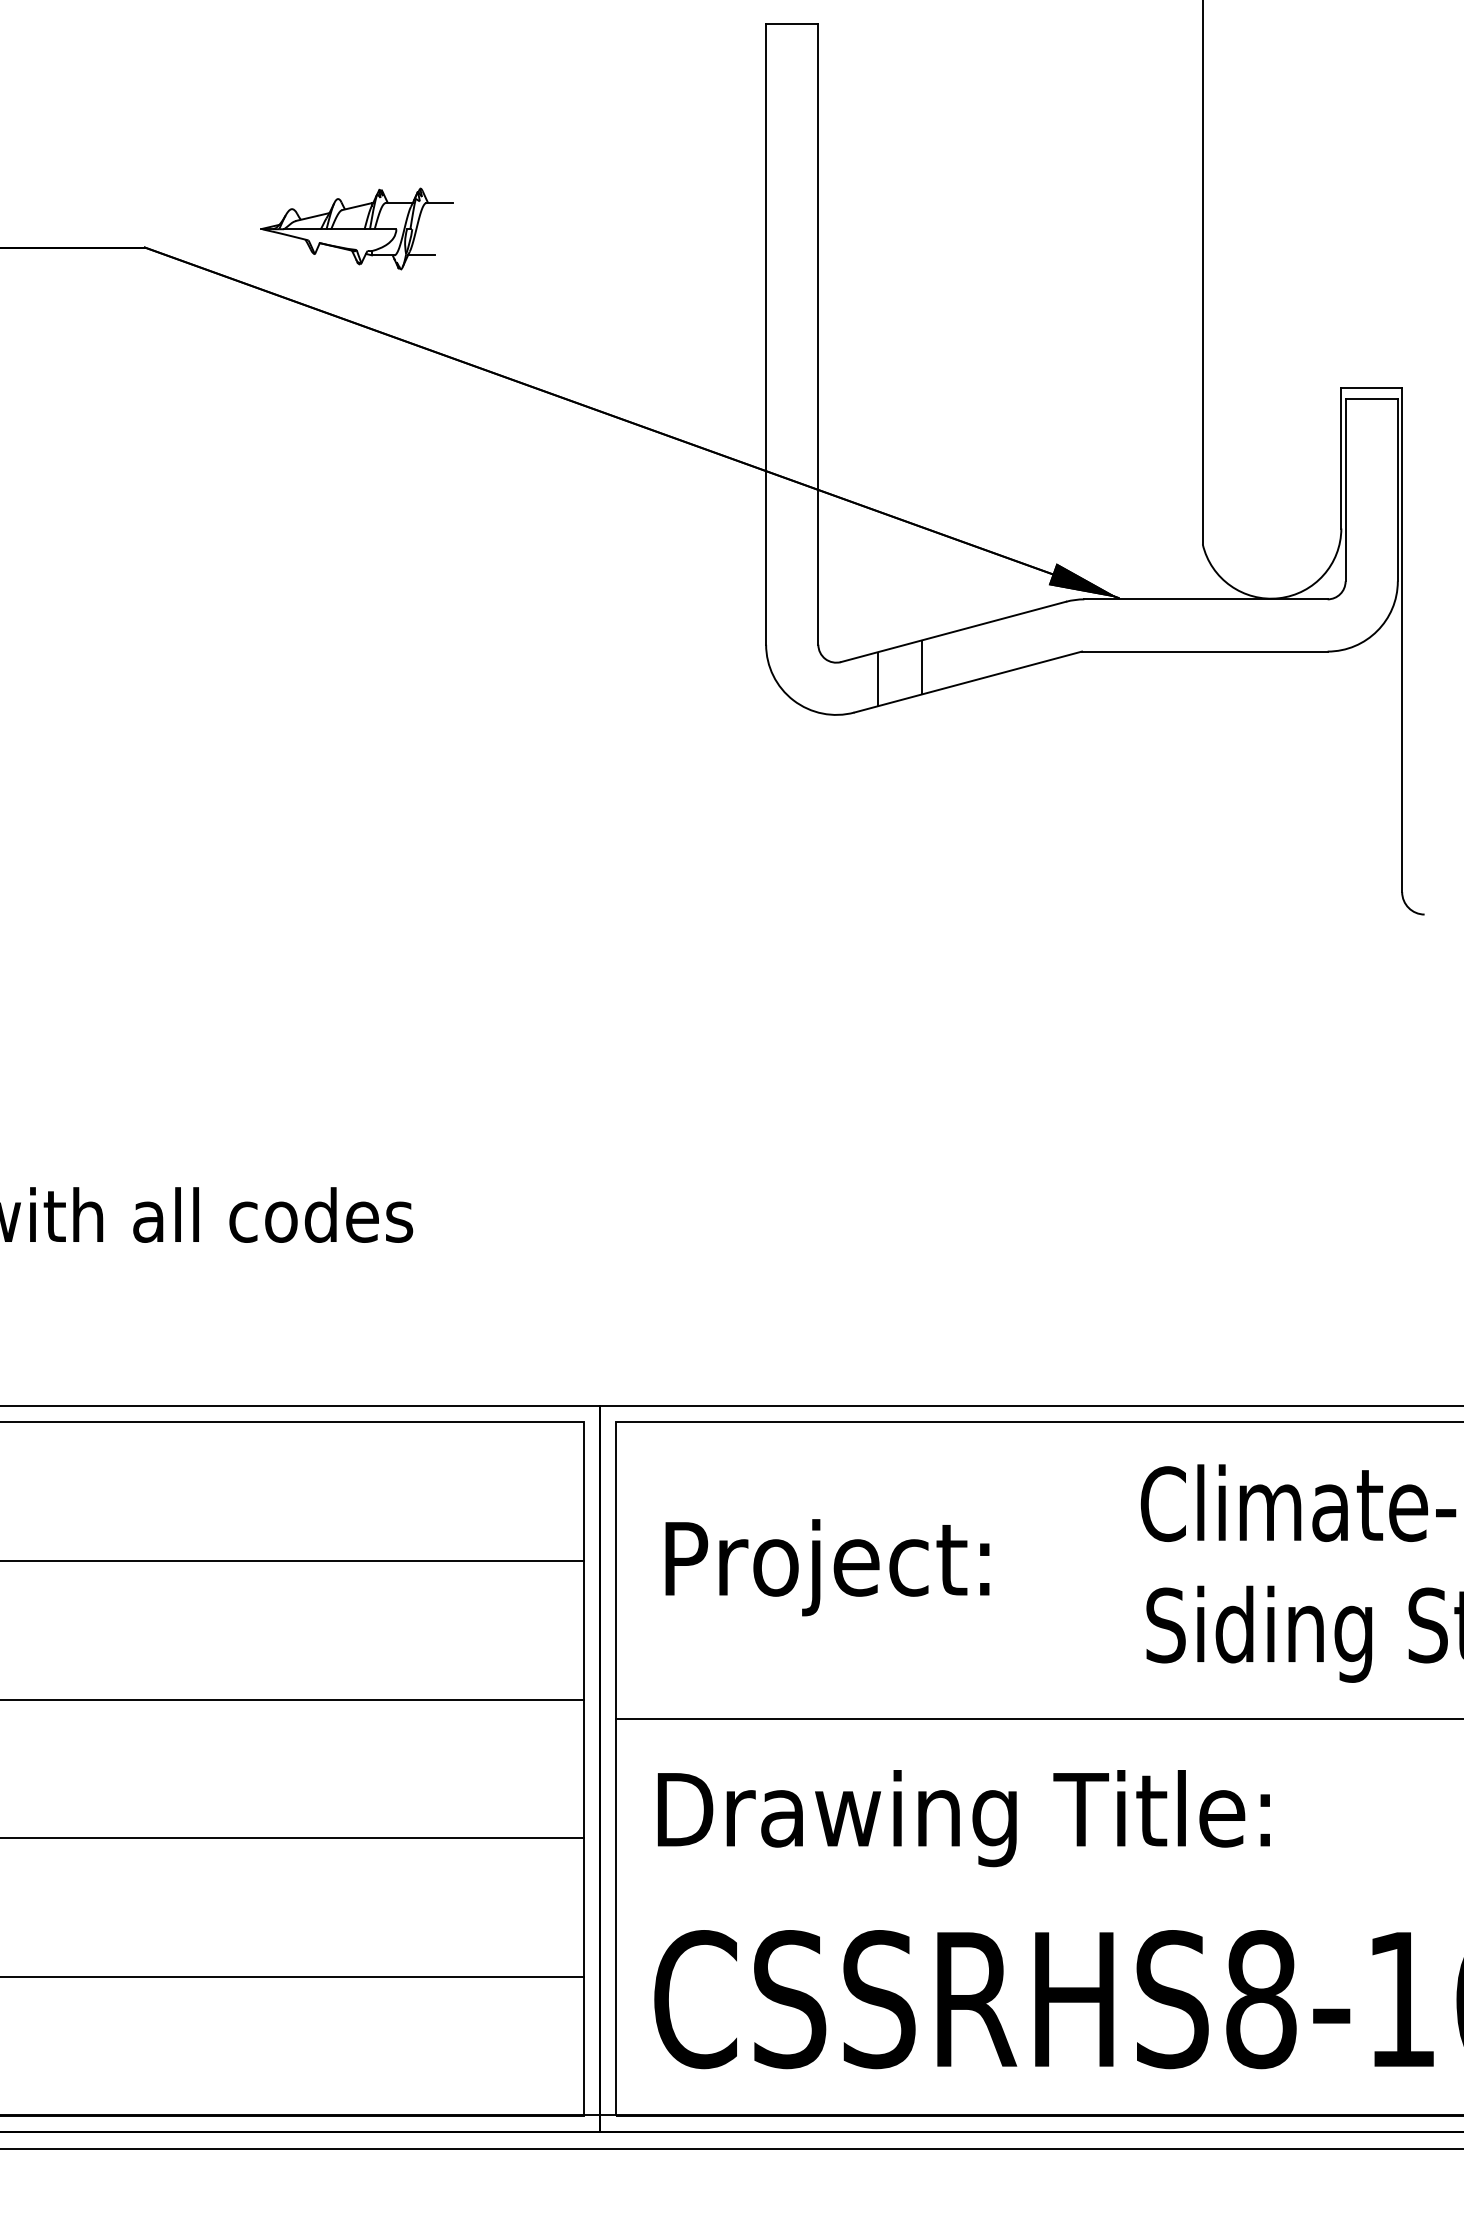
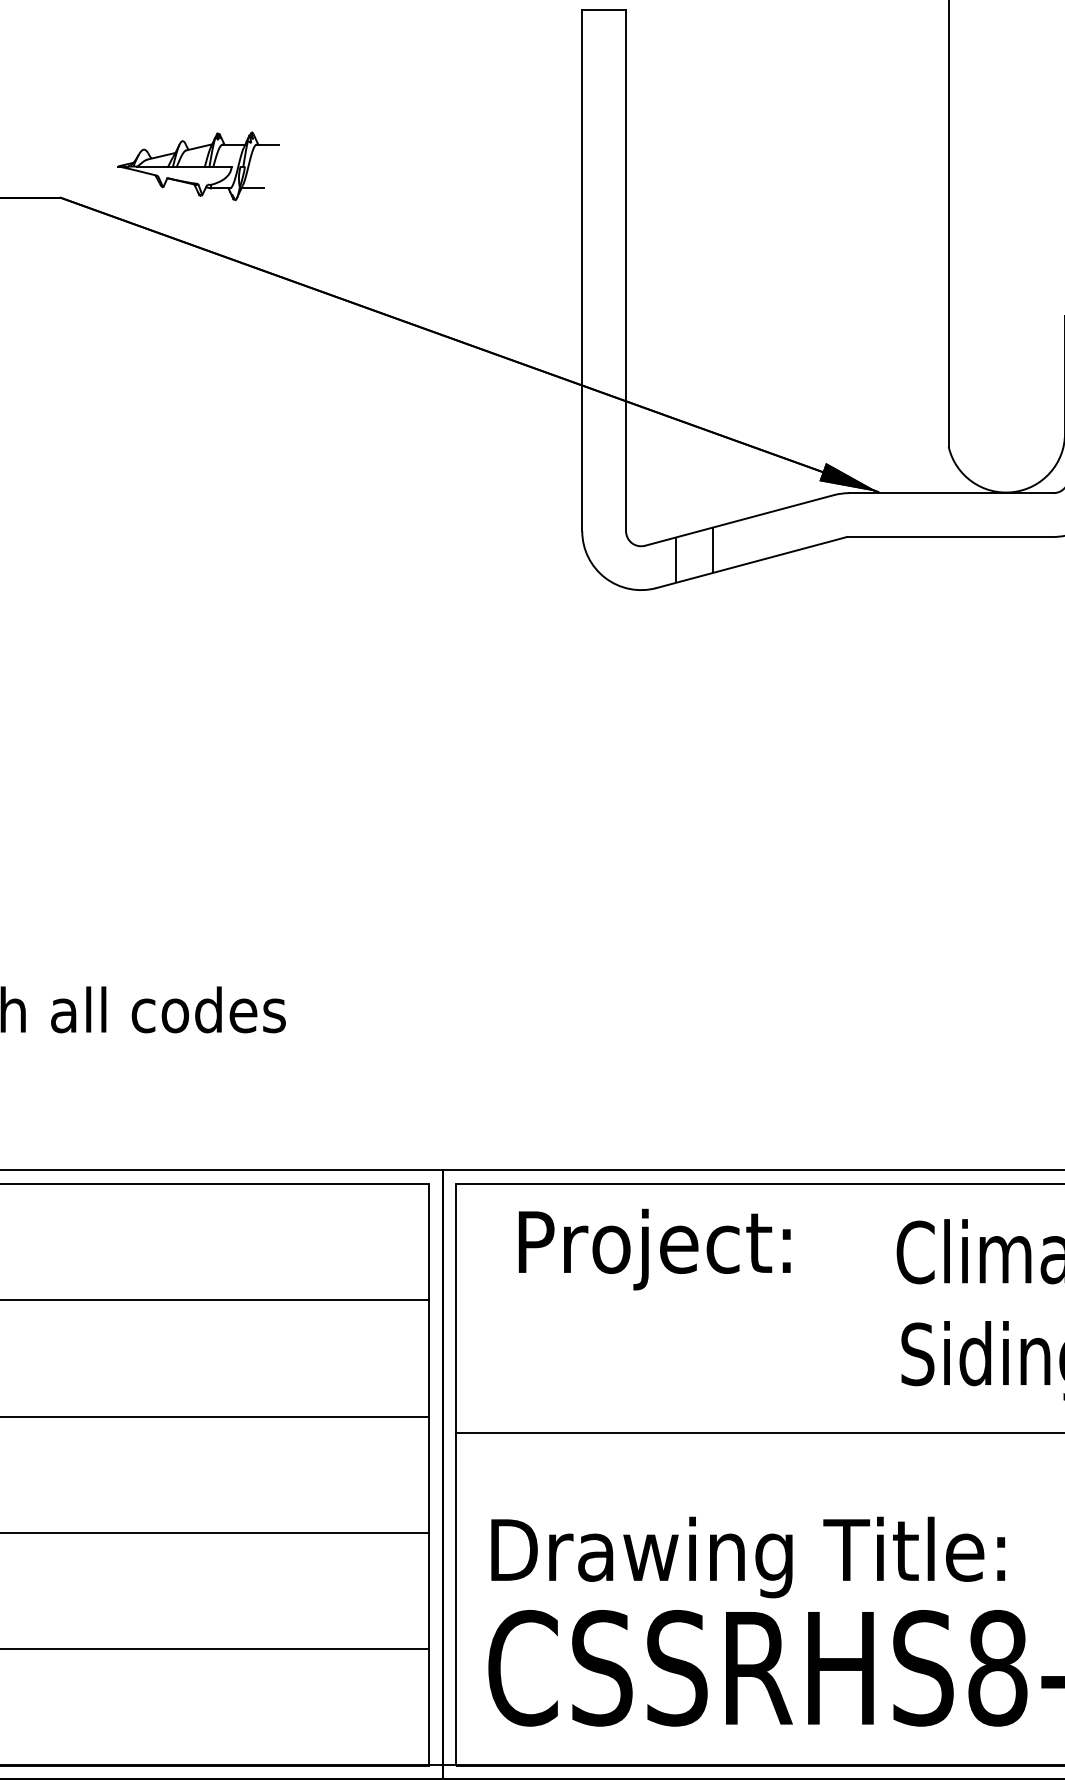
part: (356, 228) -> (198, 165), moved
text: (827, 1567) -> (654, 1249), moved
text: (963, 1818) -> (747, 1557), moved

